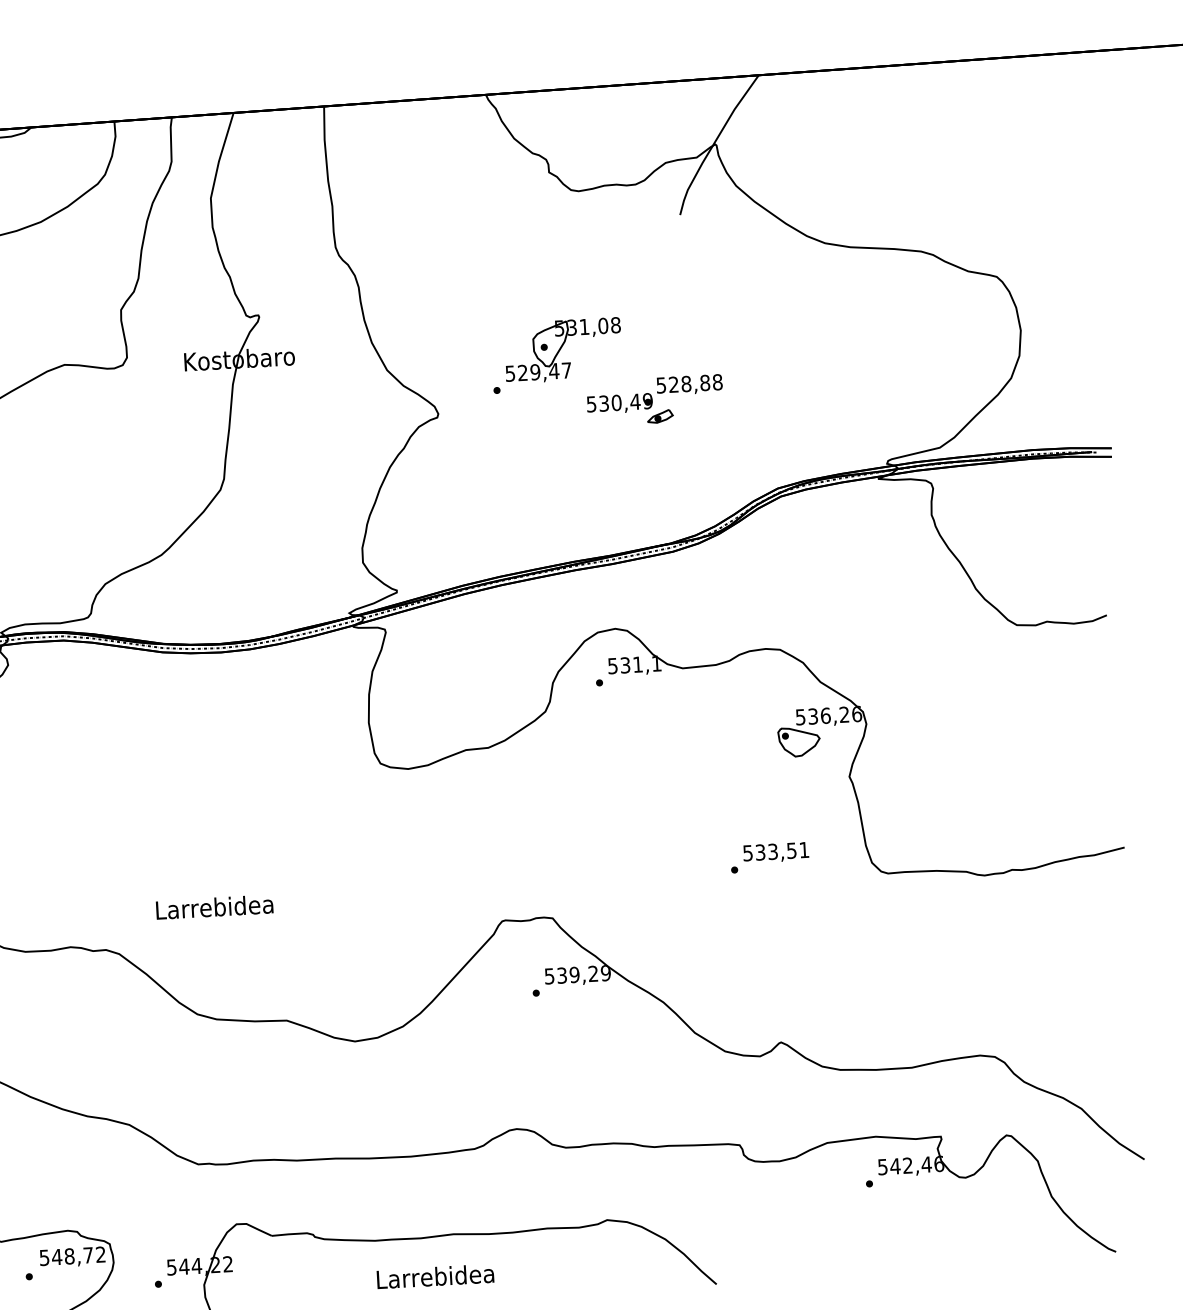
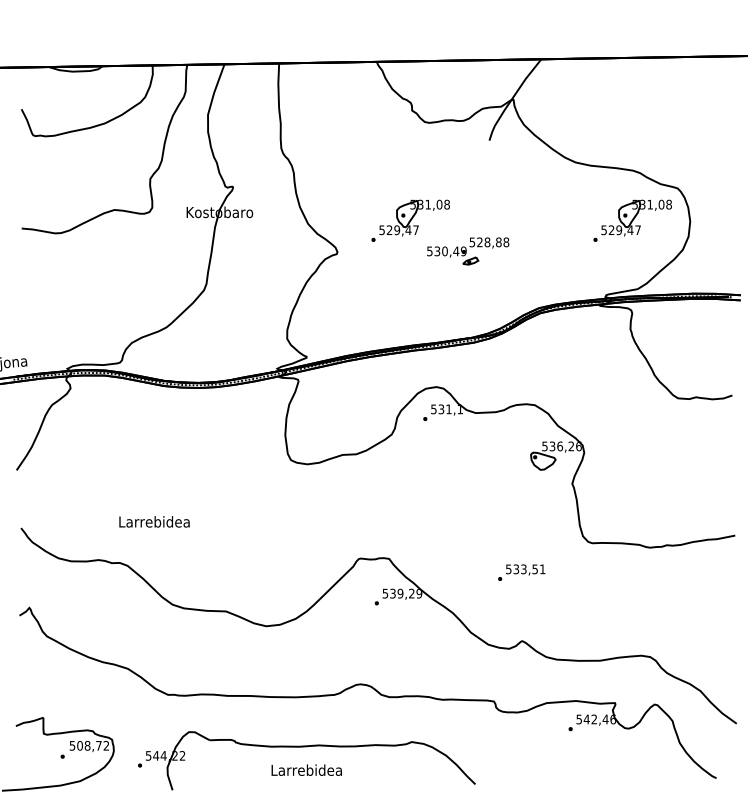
part: (924, 334) -> (632, 220), added
text: (769, 857) -> (521, 572), moved
text: (214, 906) -> (154, 521), moved
text: (57, 1256) -> (80, 745), 548,72 -> 508,72

